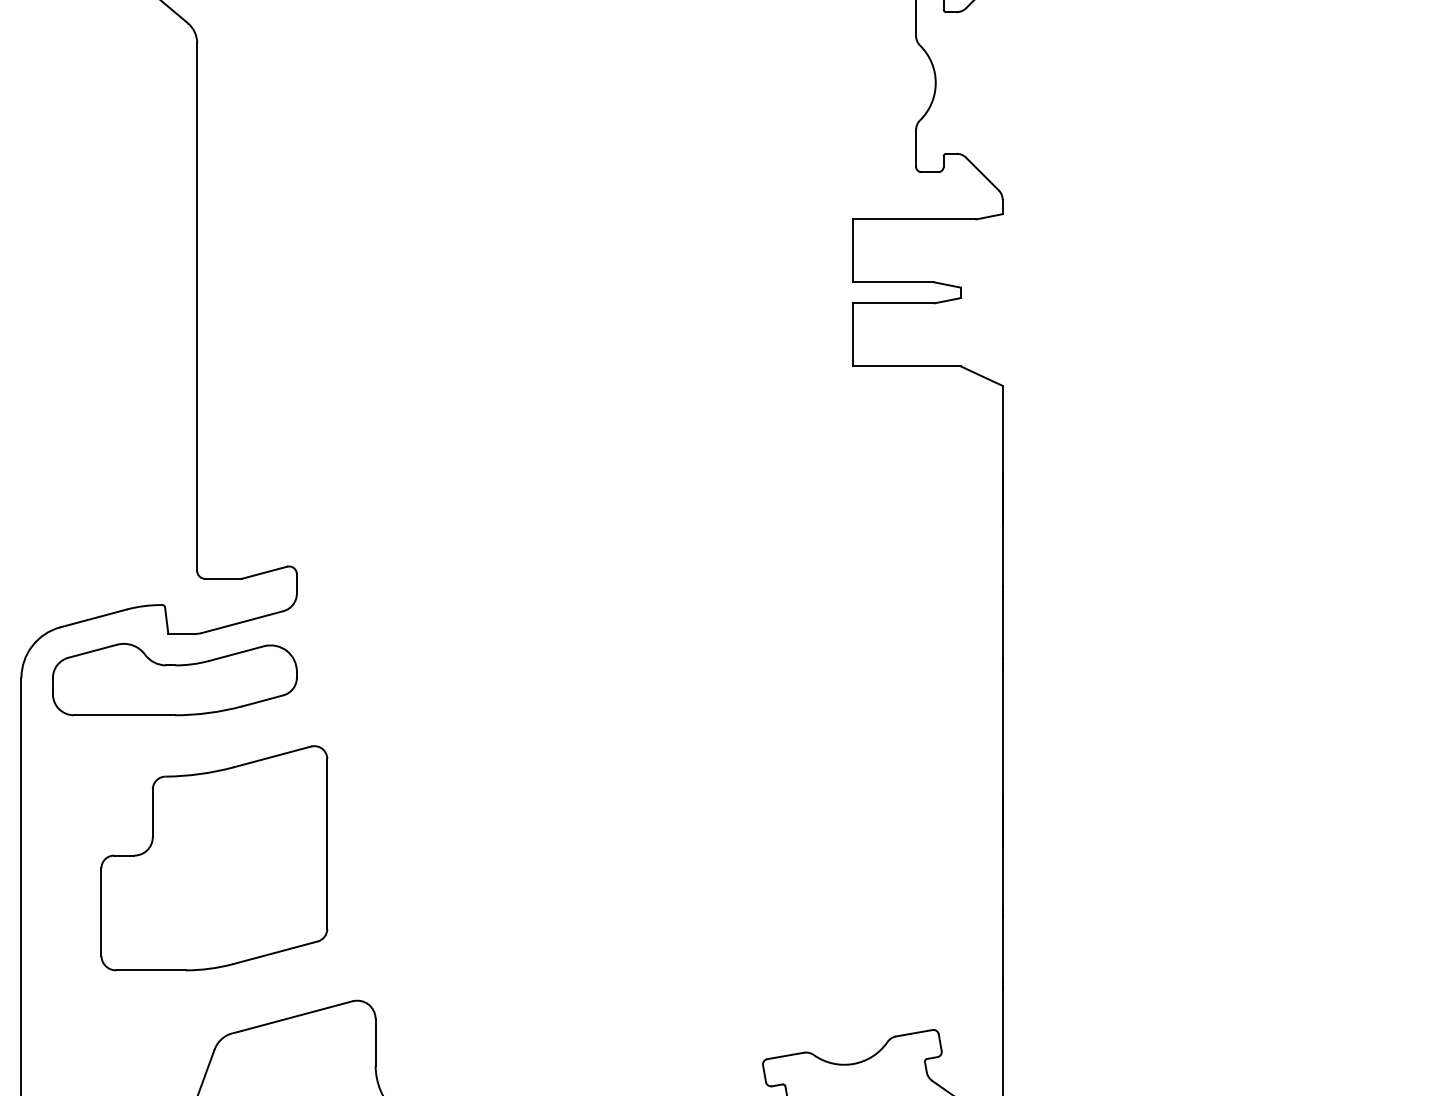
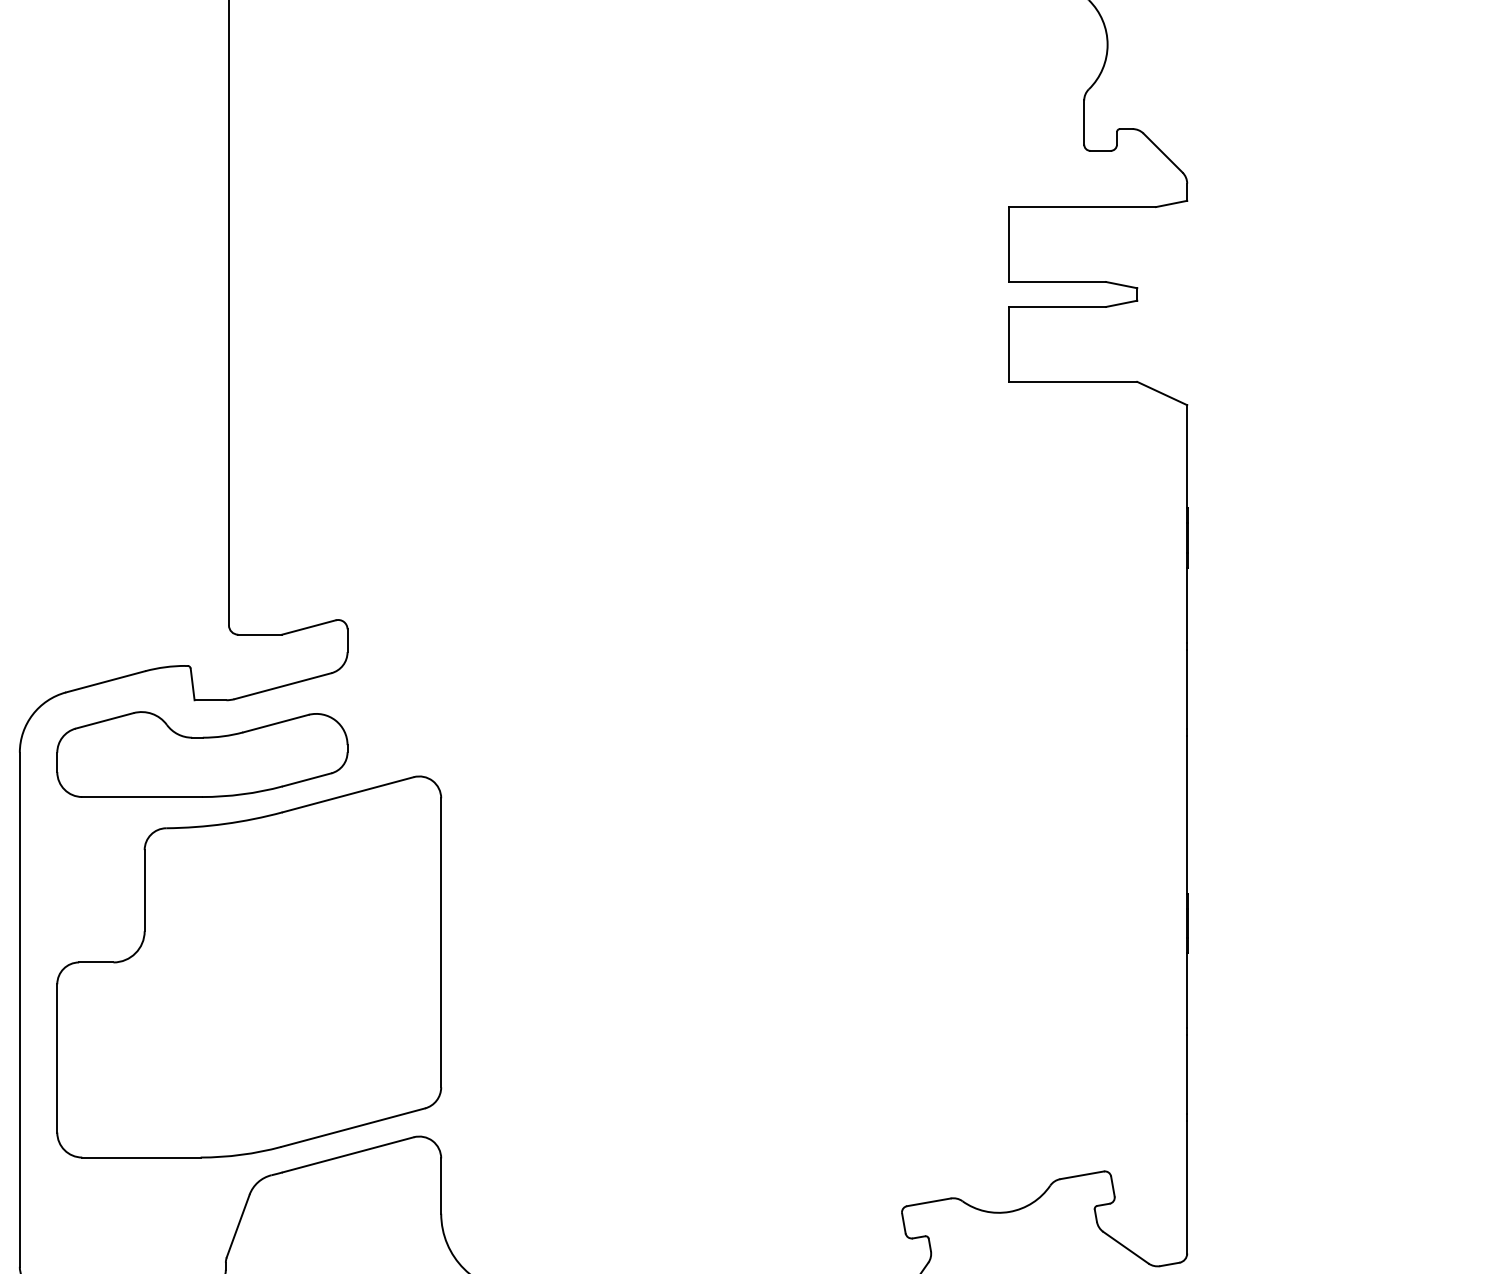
part: (214, 858) -> (249, 967), size x1.43

